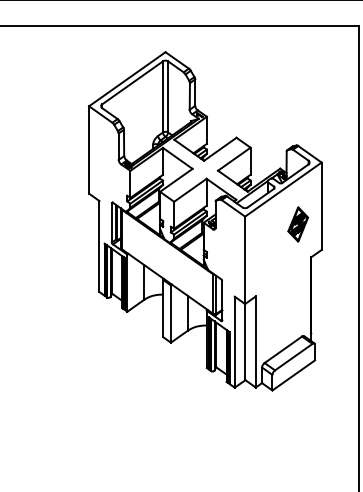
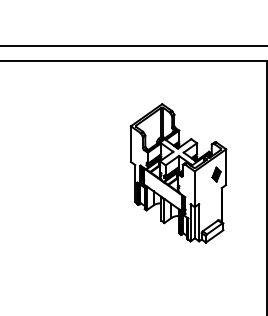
part: (205, 221) -> (178, 173), size x0.71

